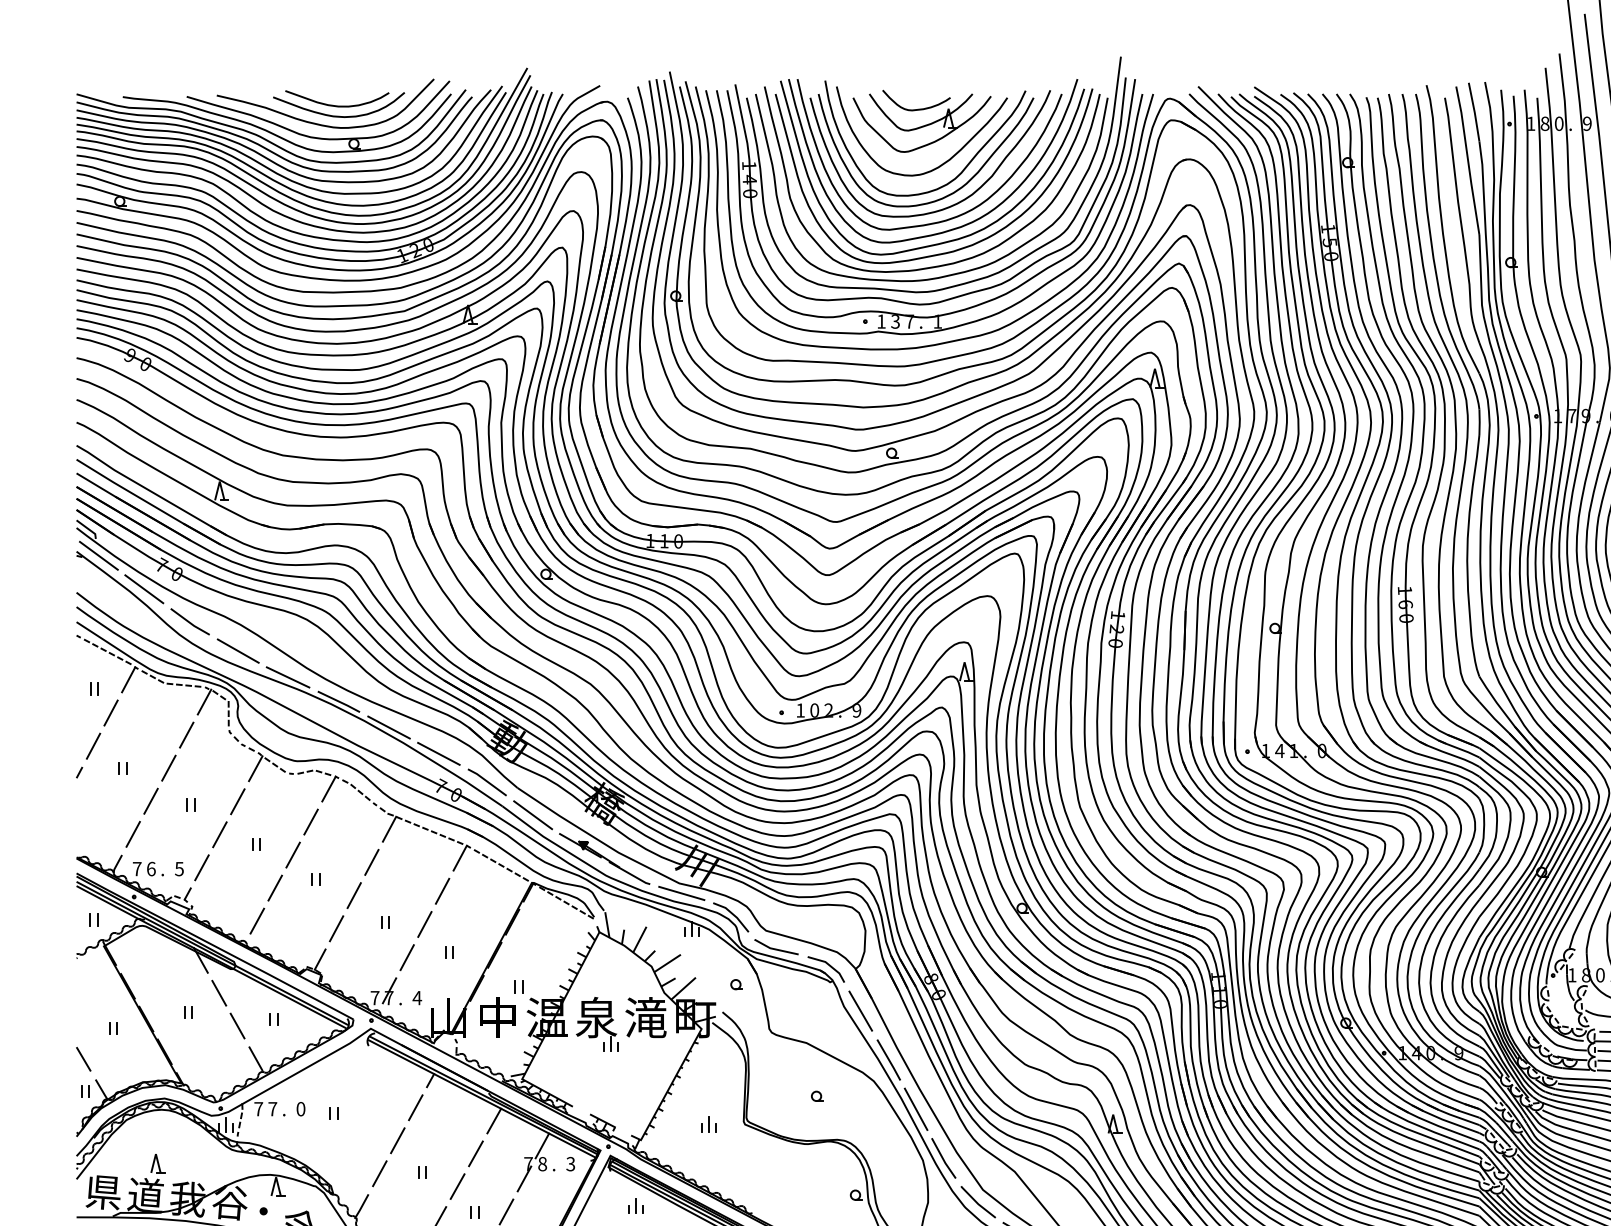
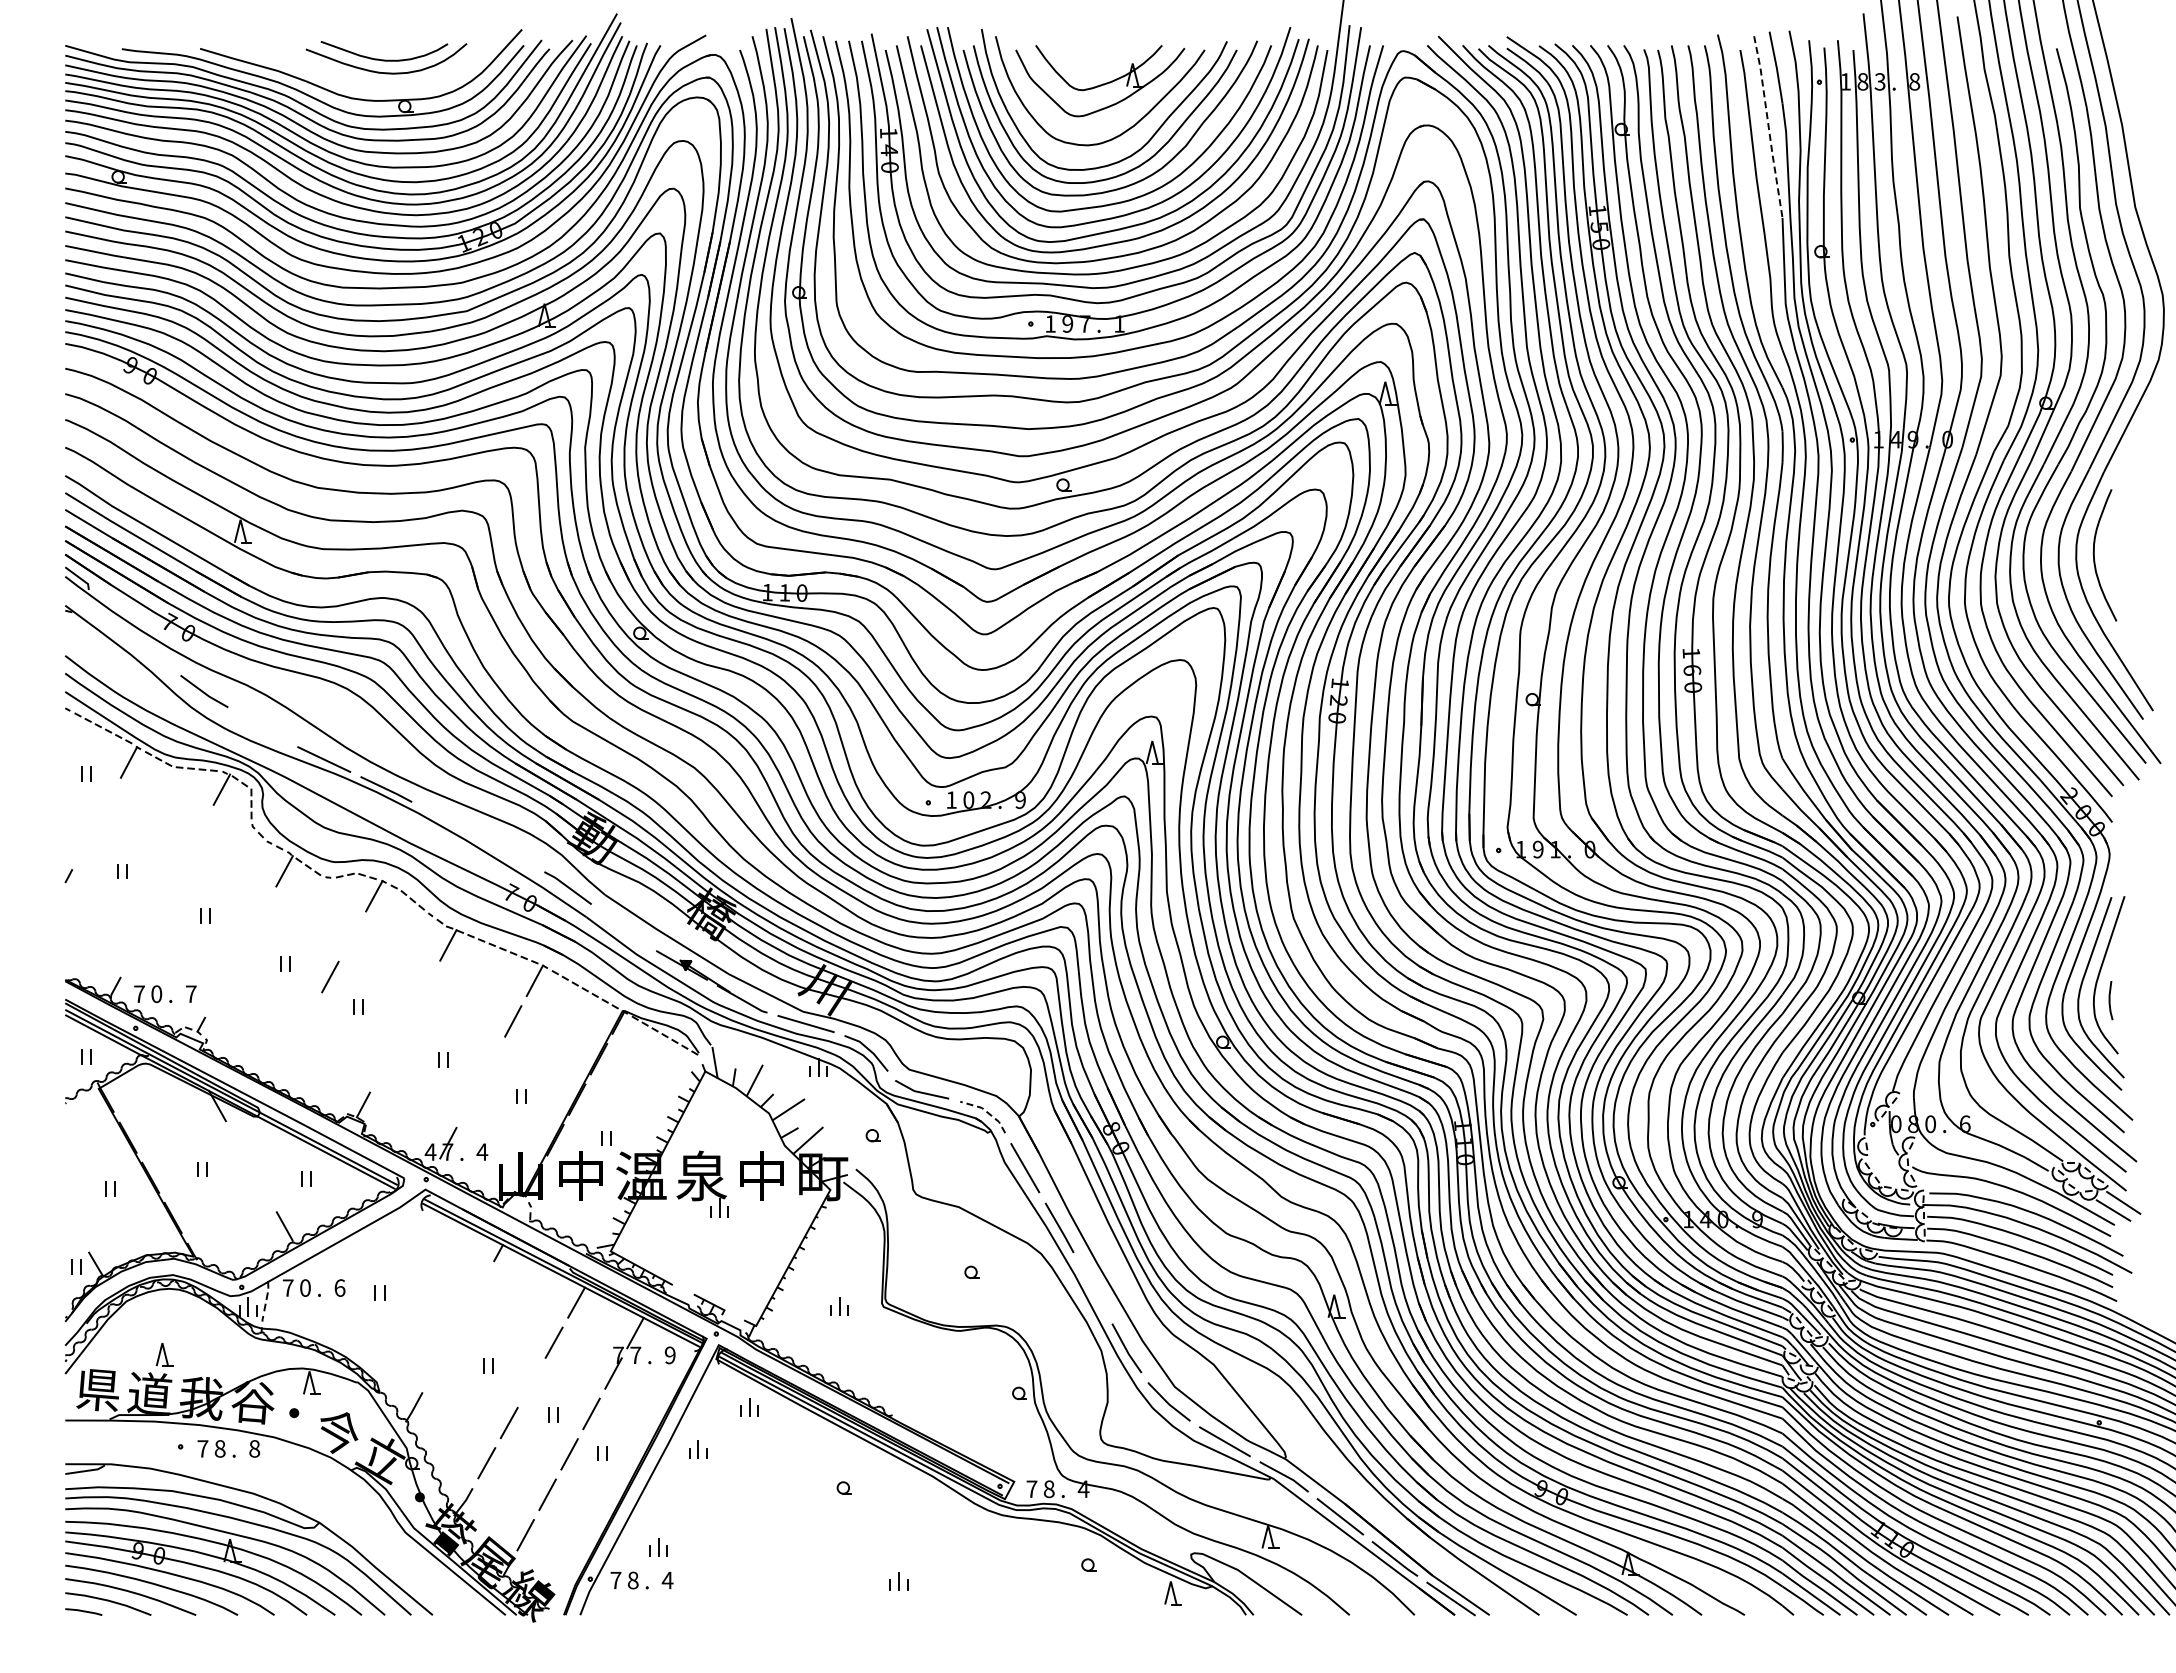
curve: (917, 108) -> (1094, 63), removed
curve: (318, 123) -> (361, 81), removed
text: (1558, 123) -> (1879, 81), 0 -> 3
text: (1587, 123) -> (1914, 81), 9 -> 8
line: (1467, 161) -> (1768, 127), solid -> dashed
text: (895, 322) -> (1067, 324), 3 -> 9
text: (1572, 415) -> (1896, 439), 7 -> 4
line: (98, 555) -> (92, 610), removed
line: (144, 589) -> (148, 651), removed
line: (238, 651) -> (263, 727), removed
line: (111, 712) -> (107, 802), removed
line: (388, 727) -> (447, 820), removed
line: (186, 735) -> (199, 830), removed
line: (93, 745) -> (85, 843), removed
text: (1280, 750) -> (1538, 849), 4 -> 9
line: (438, 753) -> (508, 852), removed
line: (169, 768) -> (178, 870), removed
line: (151, 801) -> (156, 911), removed
line: (237, 801) -> (262, 911), removed
line: (532, 815) -> (623, 928), removed
line: (311, 821) -> (352, 936), removed
line: (133, 834) -> (134, 951), removed
line: (219, 835) -> (240, 952), removed
line: (371, 861) -> (426, 985), removed
line: (201, 867) -> (218, 992), removed
text: (151, 868) -> (156, 993), 6 -> 0
text: (178, 869) -> (190, 994), 5 -> 7
line: (275, 888) -> (308, 1017), removed
line: (354, 895) -> (405, 1026), removed
line: (257, 920) -> (286, 1057), removed
line: (424, 924) -> (491, 1061), removed
line: (336, 928) -> (383, 1067), removed
line: (406, 957) -> (469, 1102), removed
line: (829, 964) -> (986, 1111), solid -> dashed
text: (1572, 975) -> (1896, 1124), 1 -> 0
line: (218, 993) -> (239, 1146), removed
text: (374, 997) -> (430, 1151), 7 -> 4
text: (646, 1017) -> (762, 1175), 滝 -> 中
line: (236, 1026) -> (261, 1186), removed
line: (83, 1059) -> (73, 1227), removed
line: (415, 1107) -> (480, 1286), removed
text: (272, 1108) -> (305, 1287), 7 -> 0
text: (300, 1108) -> (339, 1287), 0 -> 6
line: (915, 1109) -> (1092, 1288), removed
line: (397, 1140) -> (458, 1326), removed
text: (542, 1164) -> (635, 1355), 8 -> 7
text: (570, 1164) -> (669, 1355), 3 -> 9
line: (379, 1173) -> (436, 1366), removed
line: (457, 1186) -> (531, 1382), removed

